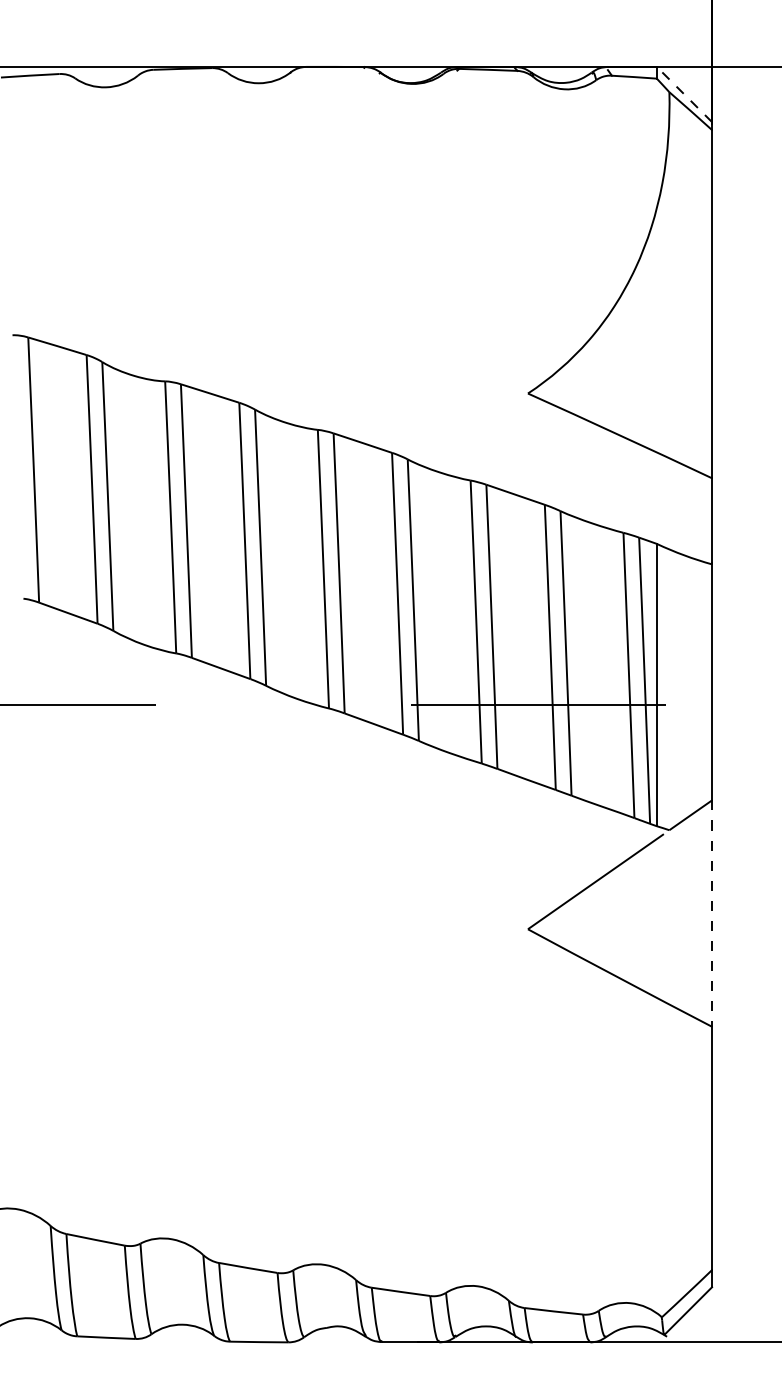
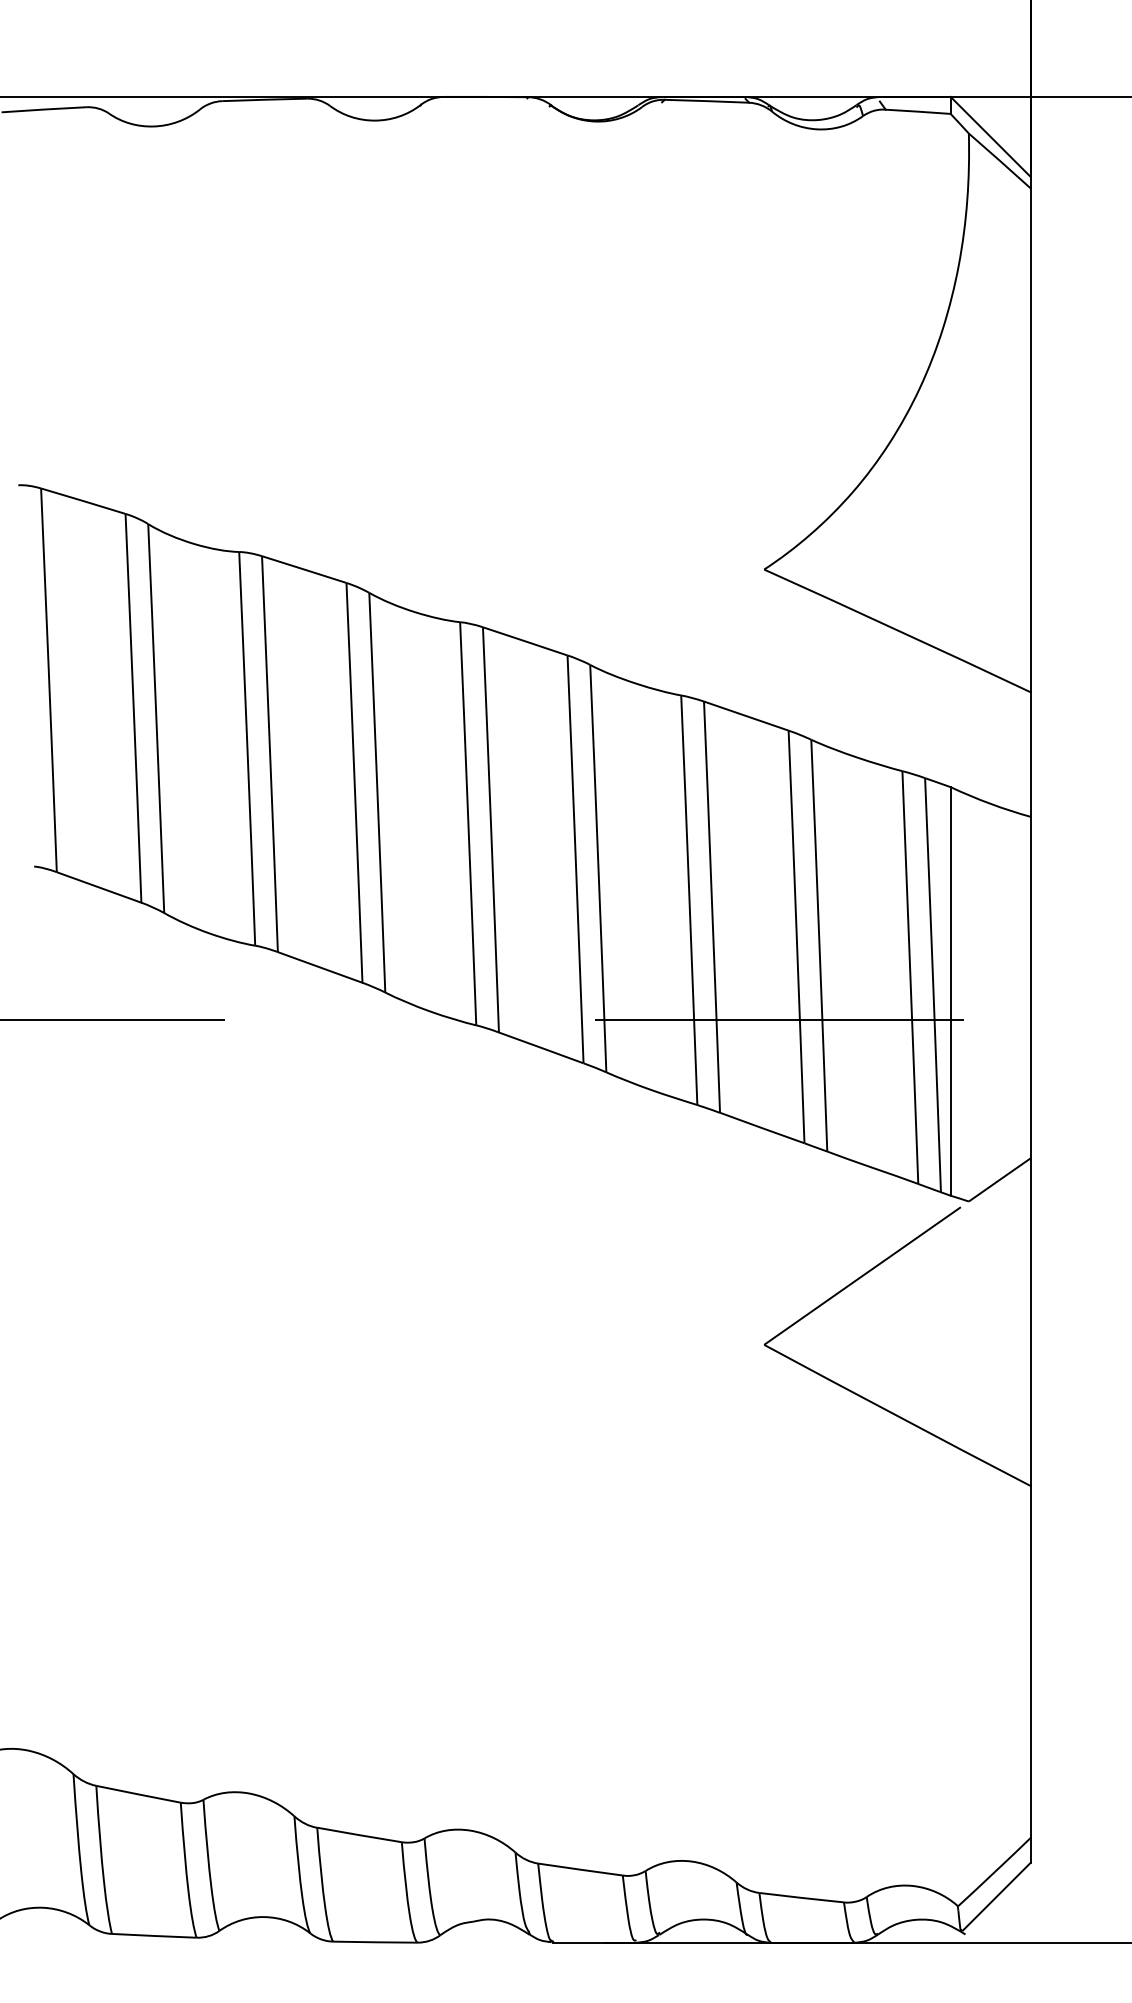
line: (684, 94) -> (990, 136), dashed -> solid
line: (712, 914) -> (1031, 1323), dashed -> solid

